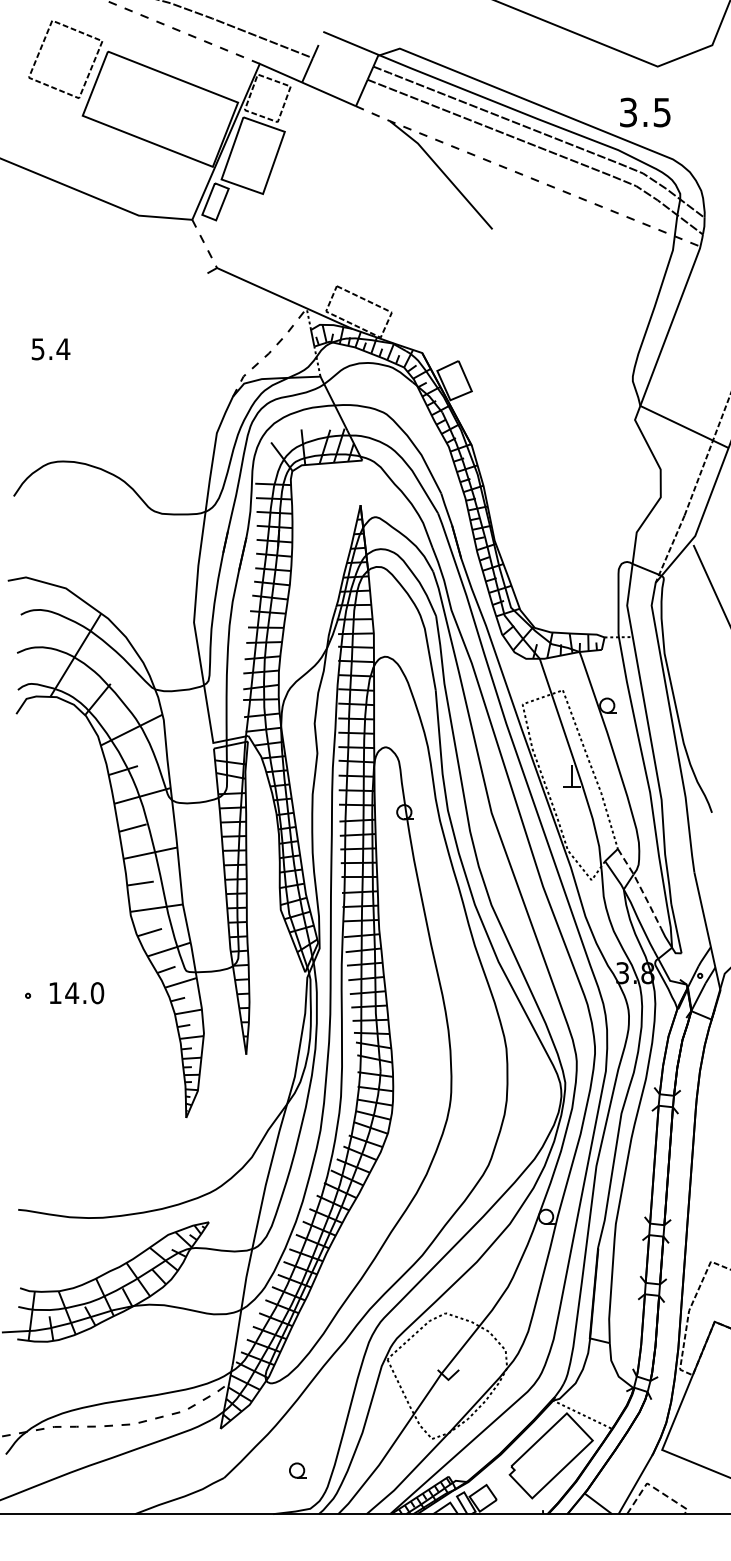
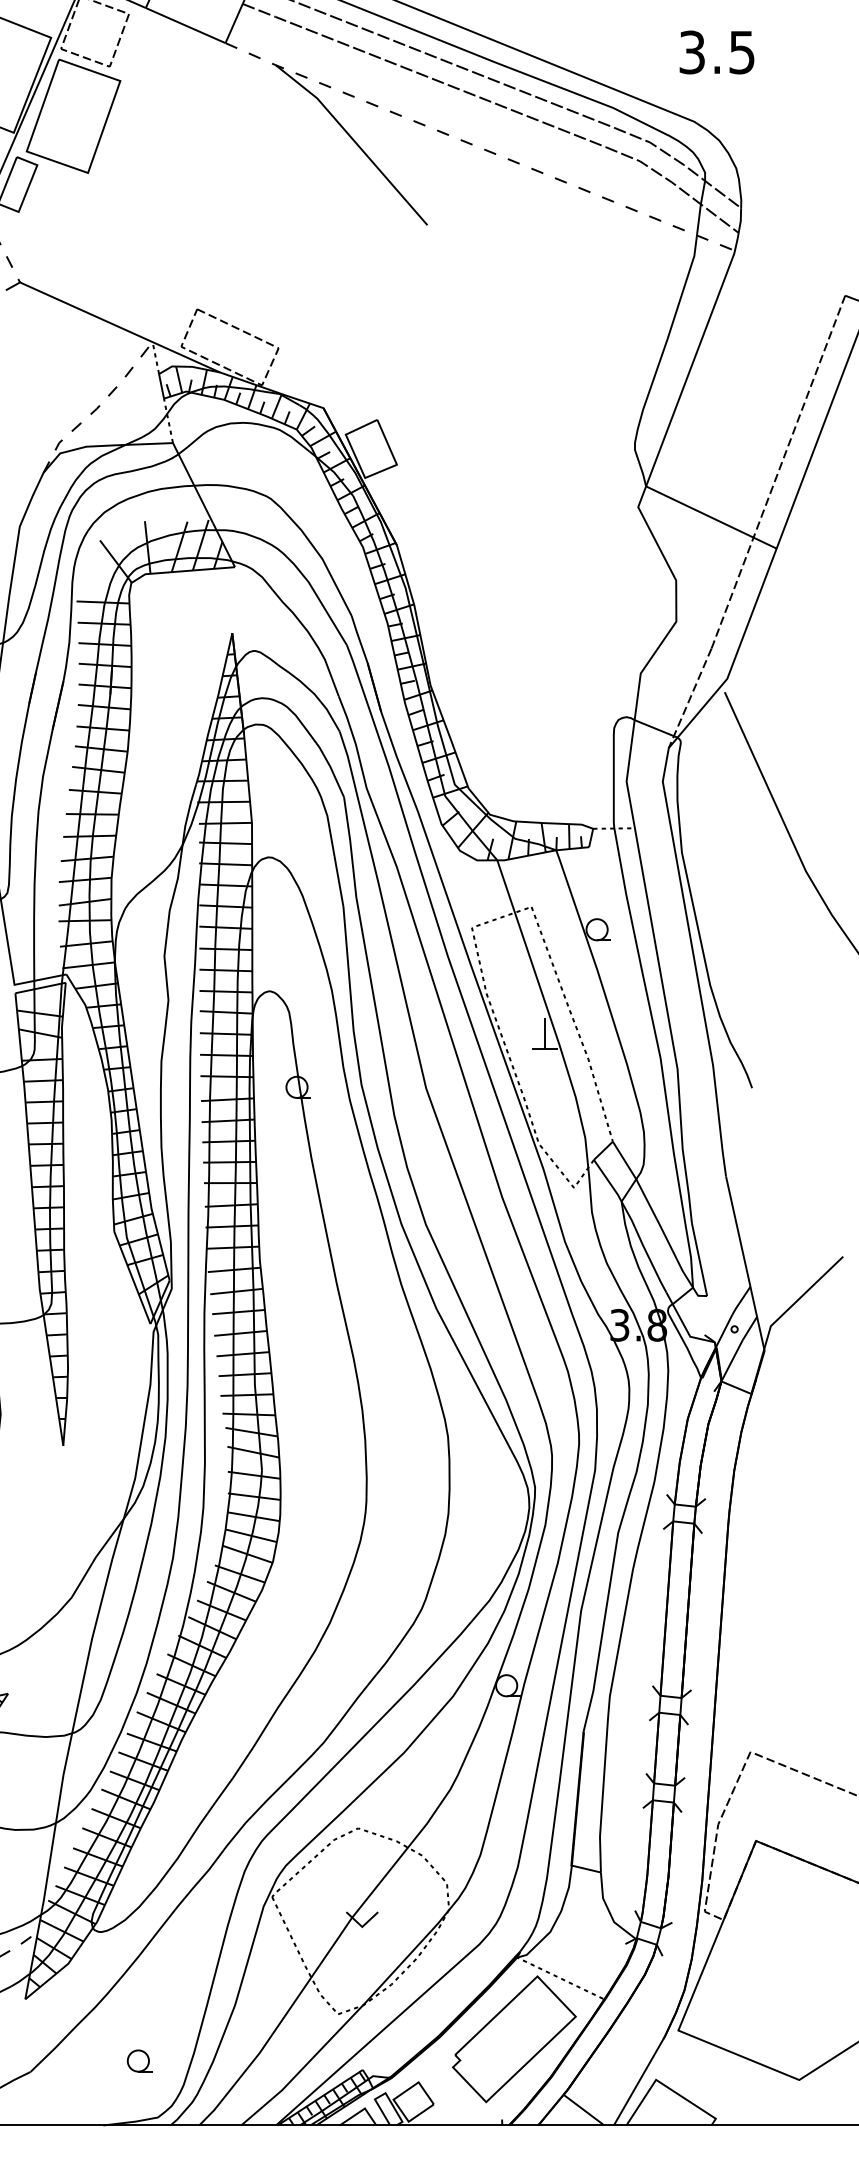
text: (645, 112) -> (717, 52), moved
line: (640, 888) -> (646, 1200), dashed -> solid
line: (654, 1488) -> (667, 2087), dashed -> solid

